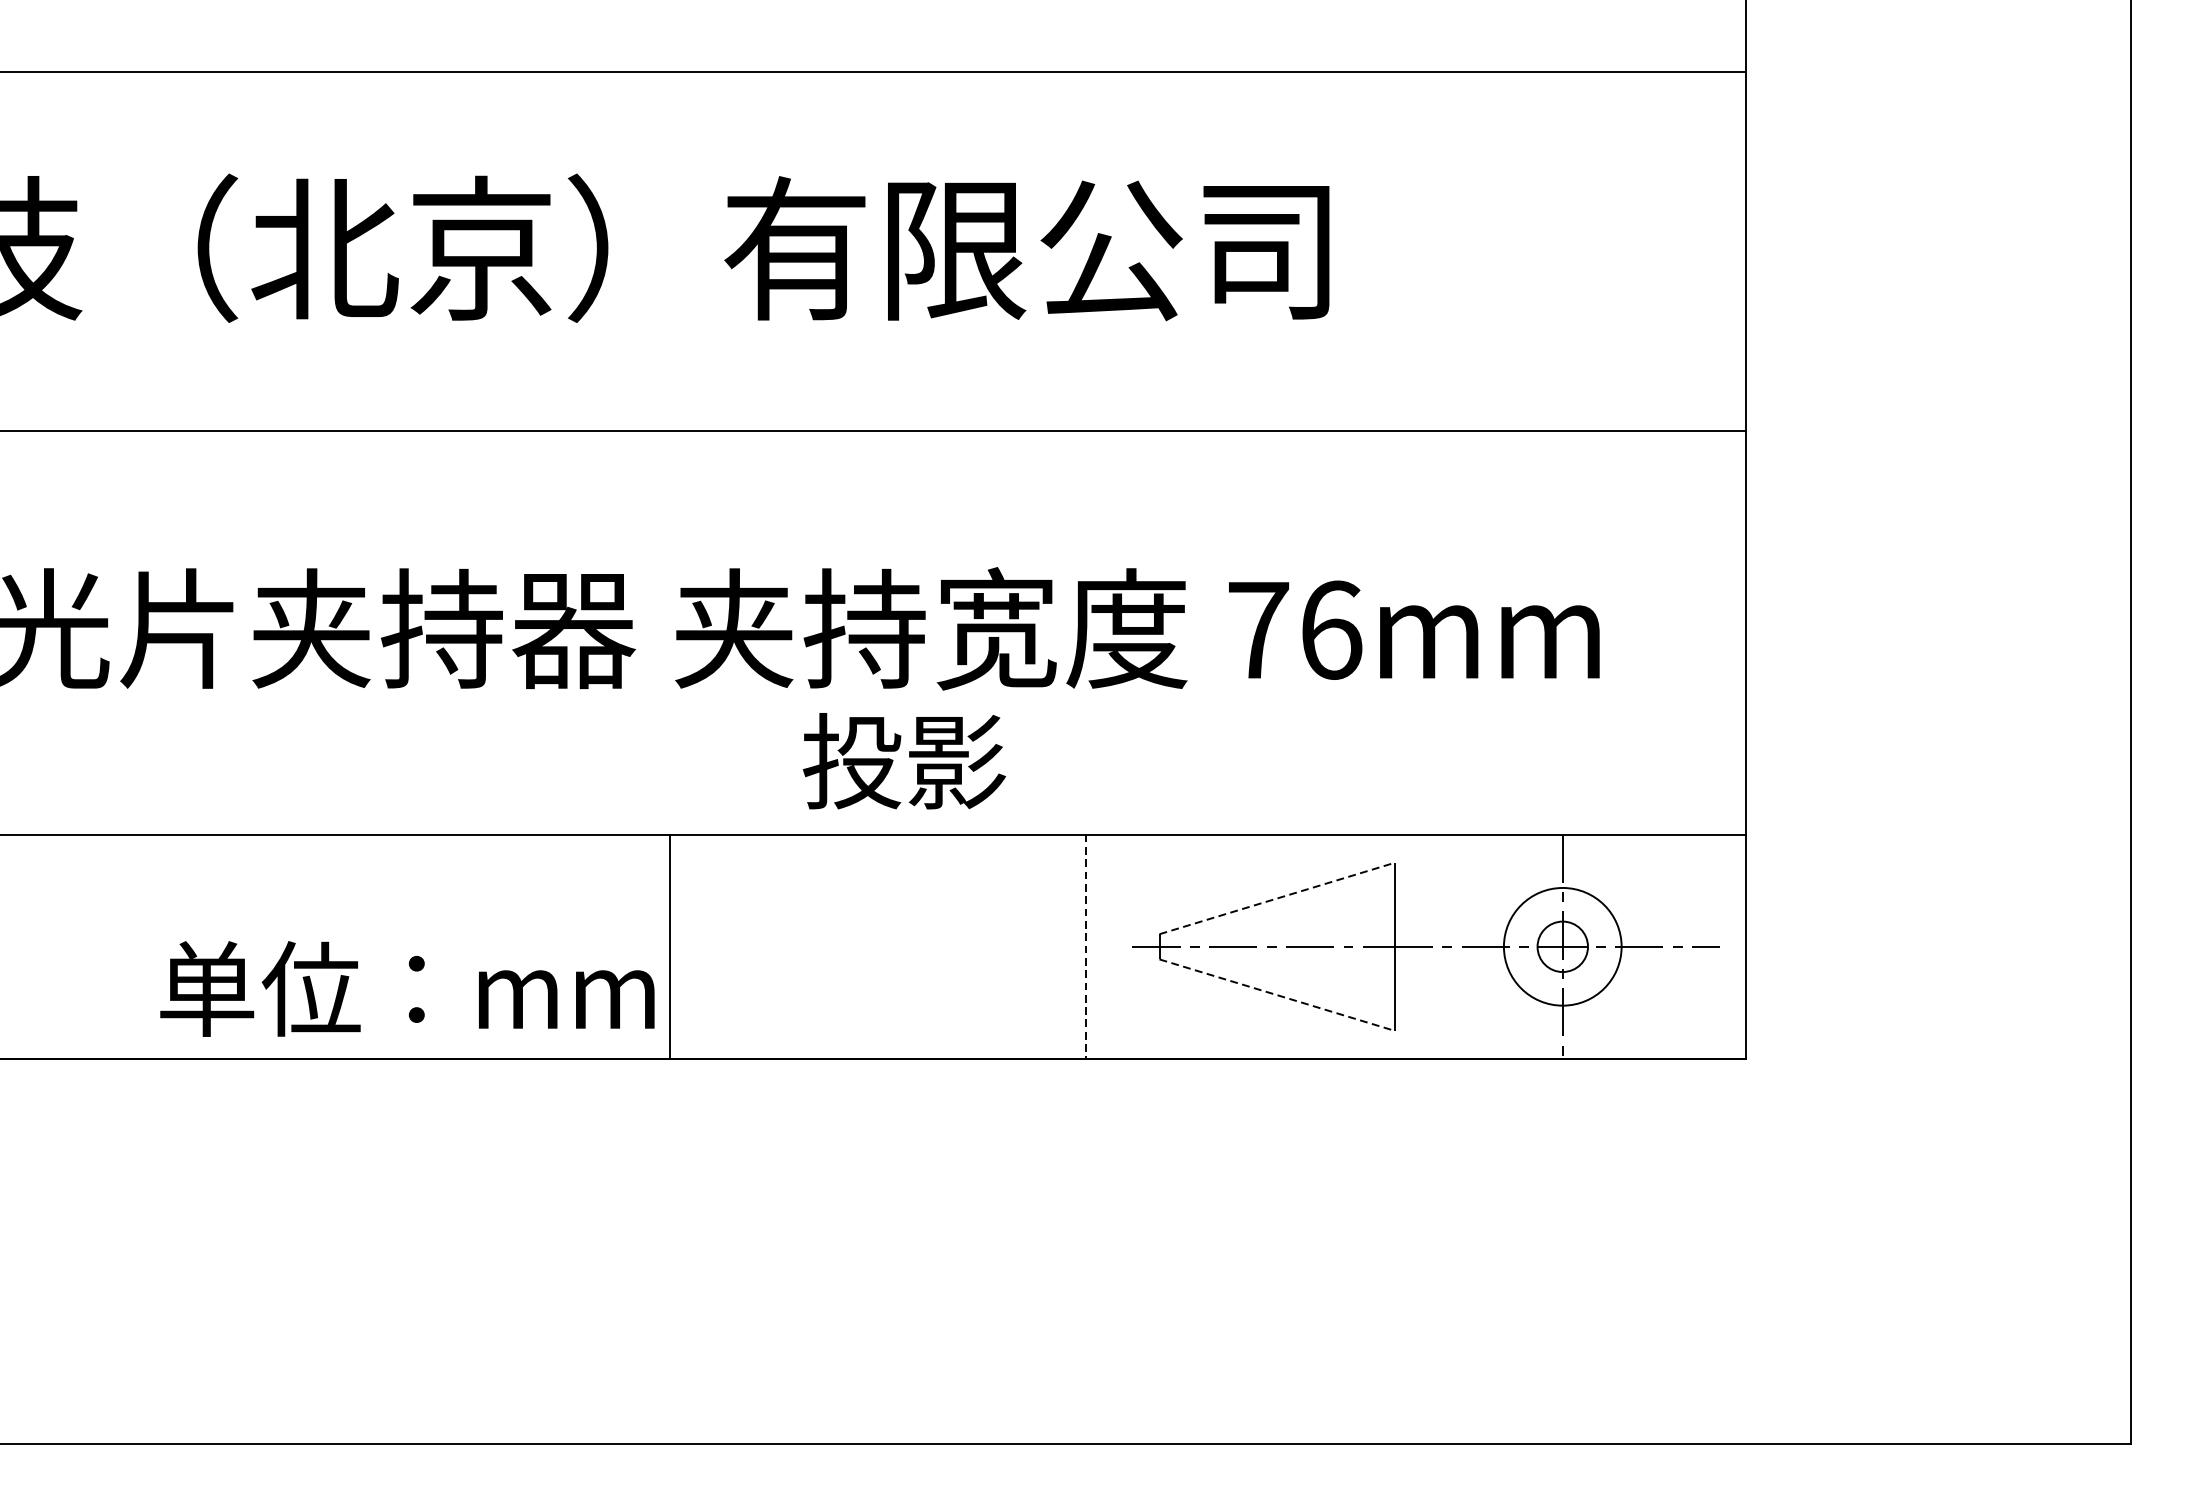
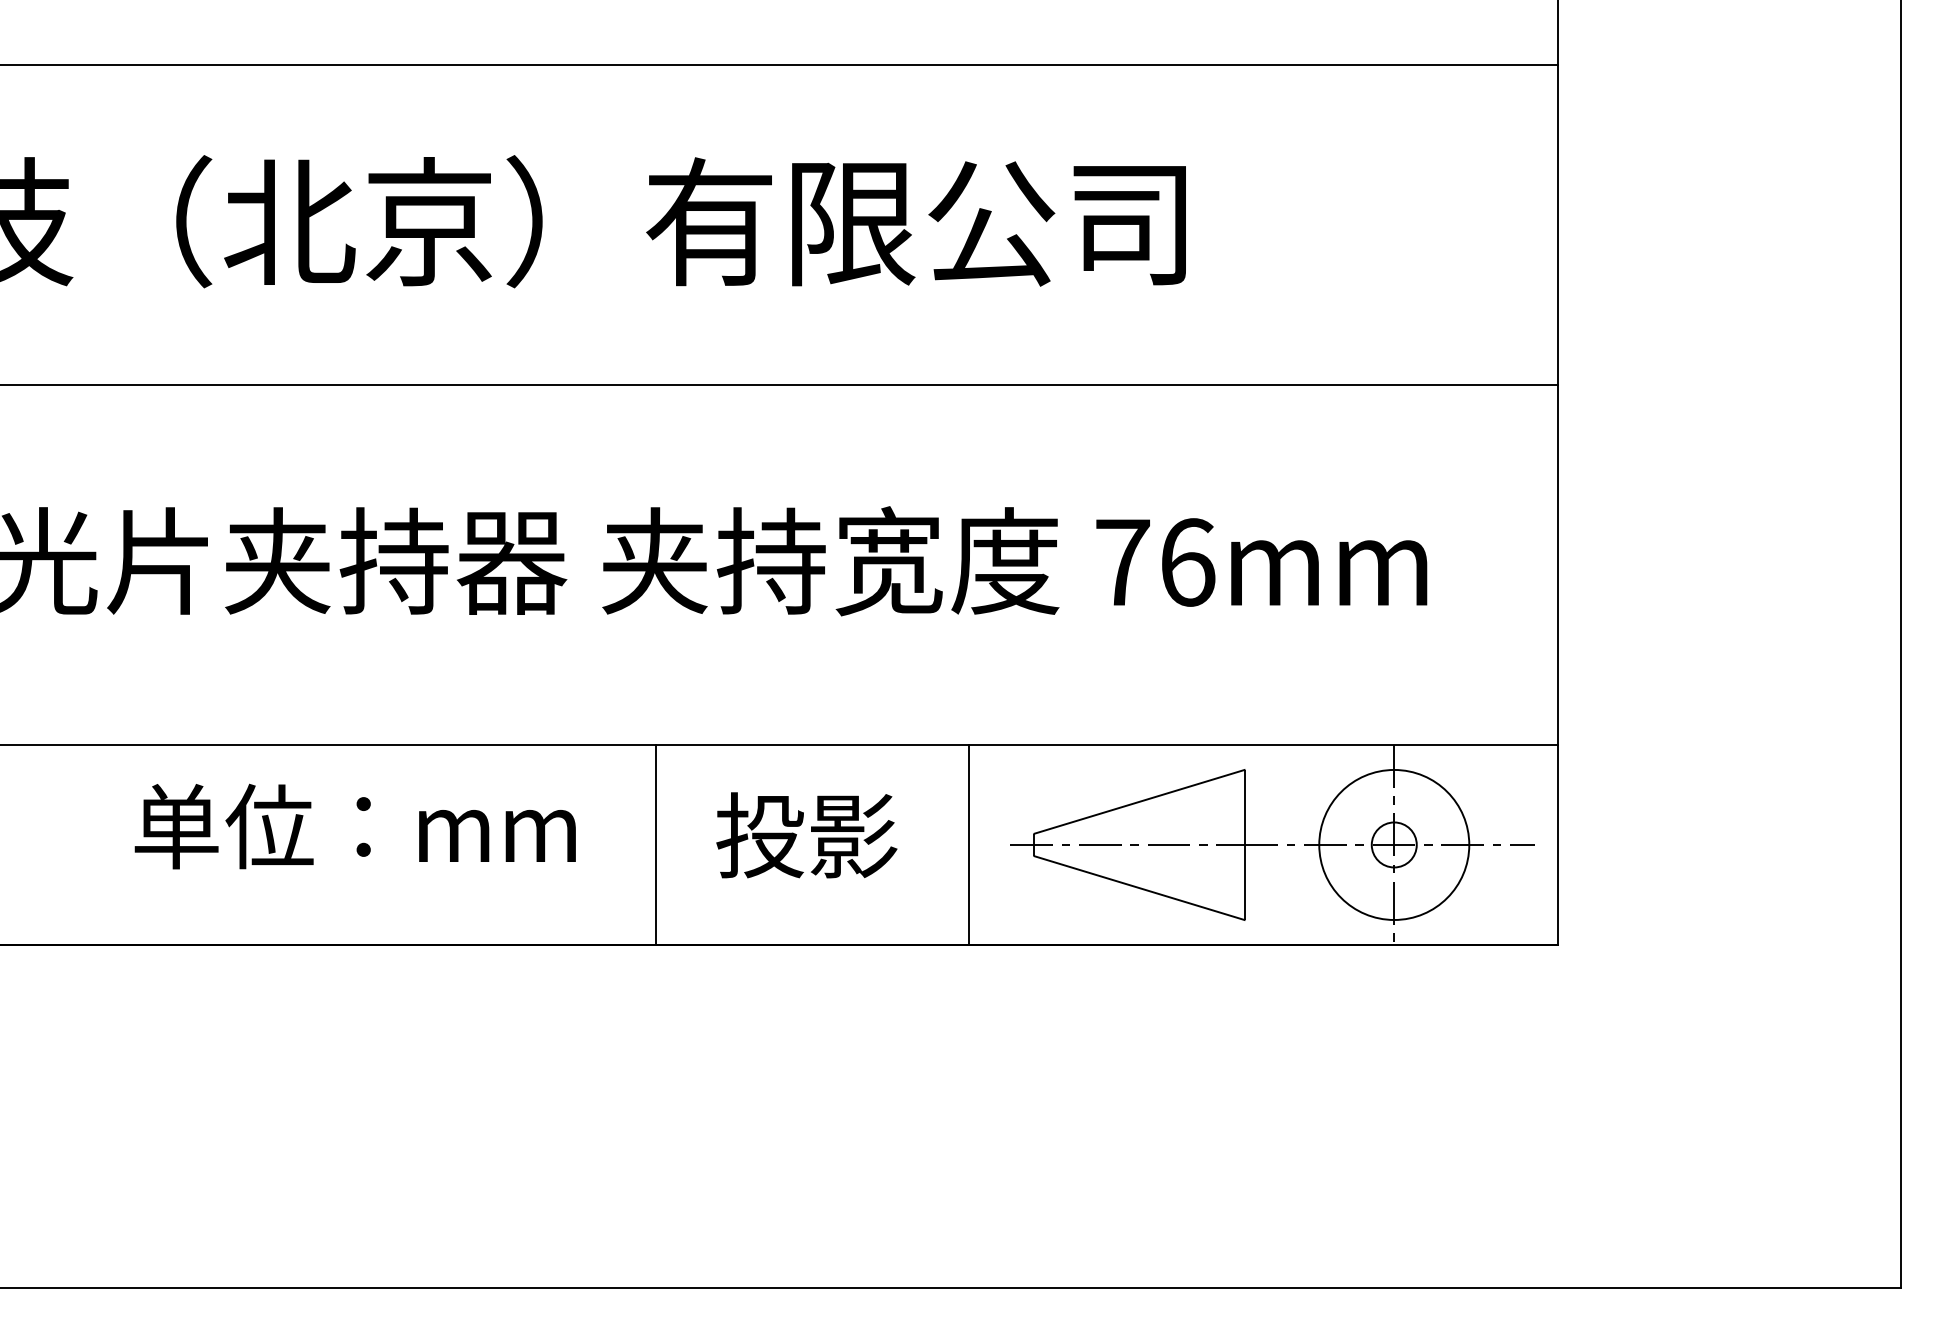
text: (904, 761) -> (806, 835), moved
line: (1277, 898) -> (1139, 801), dashed -> solid
line: (669, 946) -> (655, 844), moved
circle: (1563, 946) -> (1394, 844), size x1.43
line: (1085, 947) -> (968, 845), dashed -> solid
text: (406, 988) -> (354, 826), moved
line: (1277, 995) -> (1139, 888), dashed -> solid

